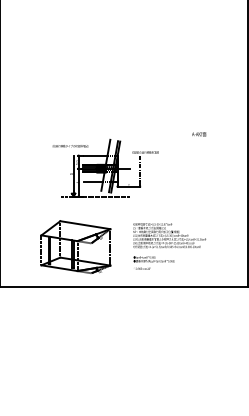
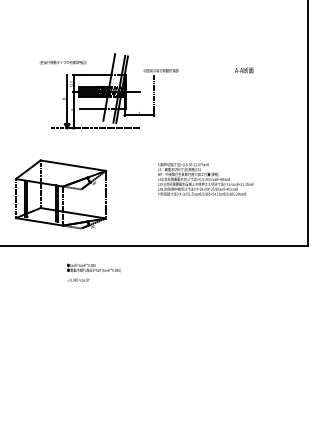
text: (199, 134) -> (244, 70), moved
part: (105, 168) -> (108, 91), moved
part: (75, 246) -> (60, 193), moved
text: (153, 262) -> (93, 271), moved

